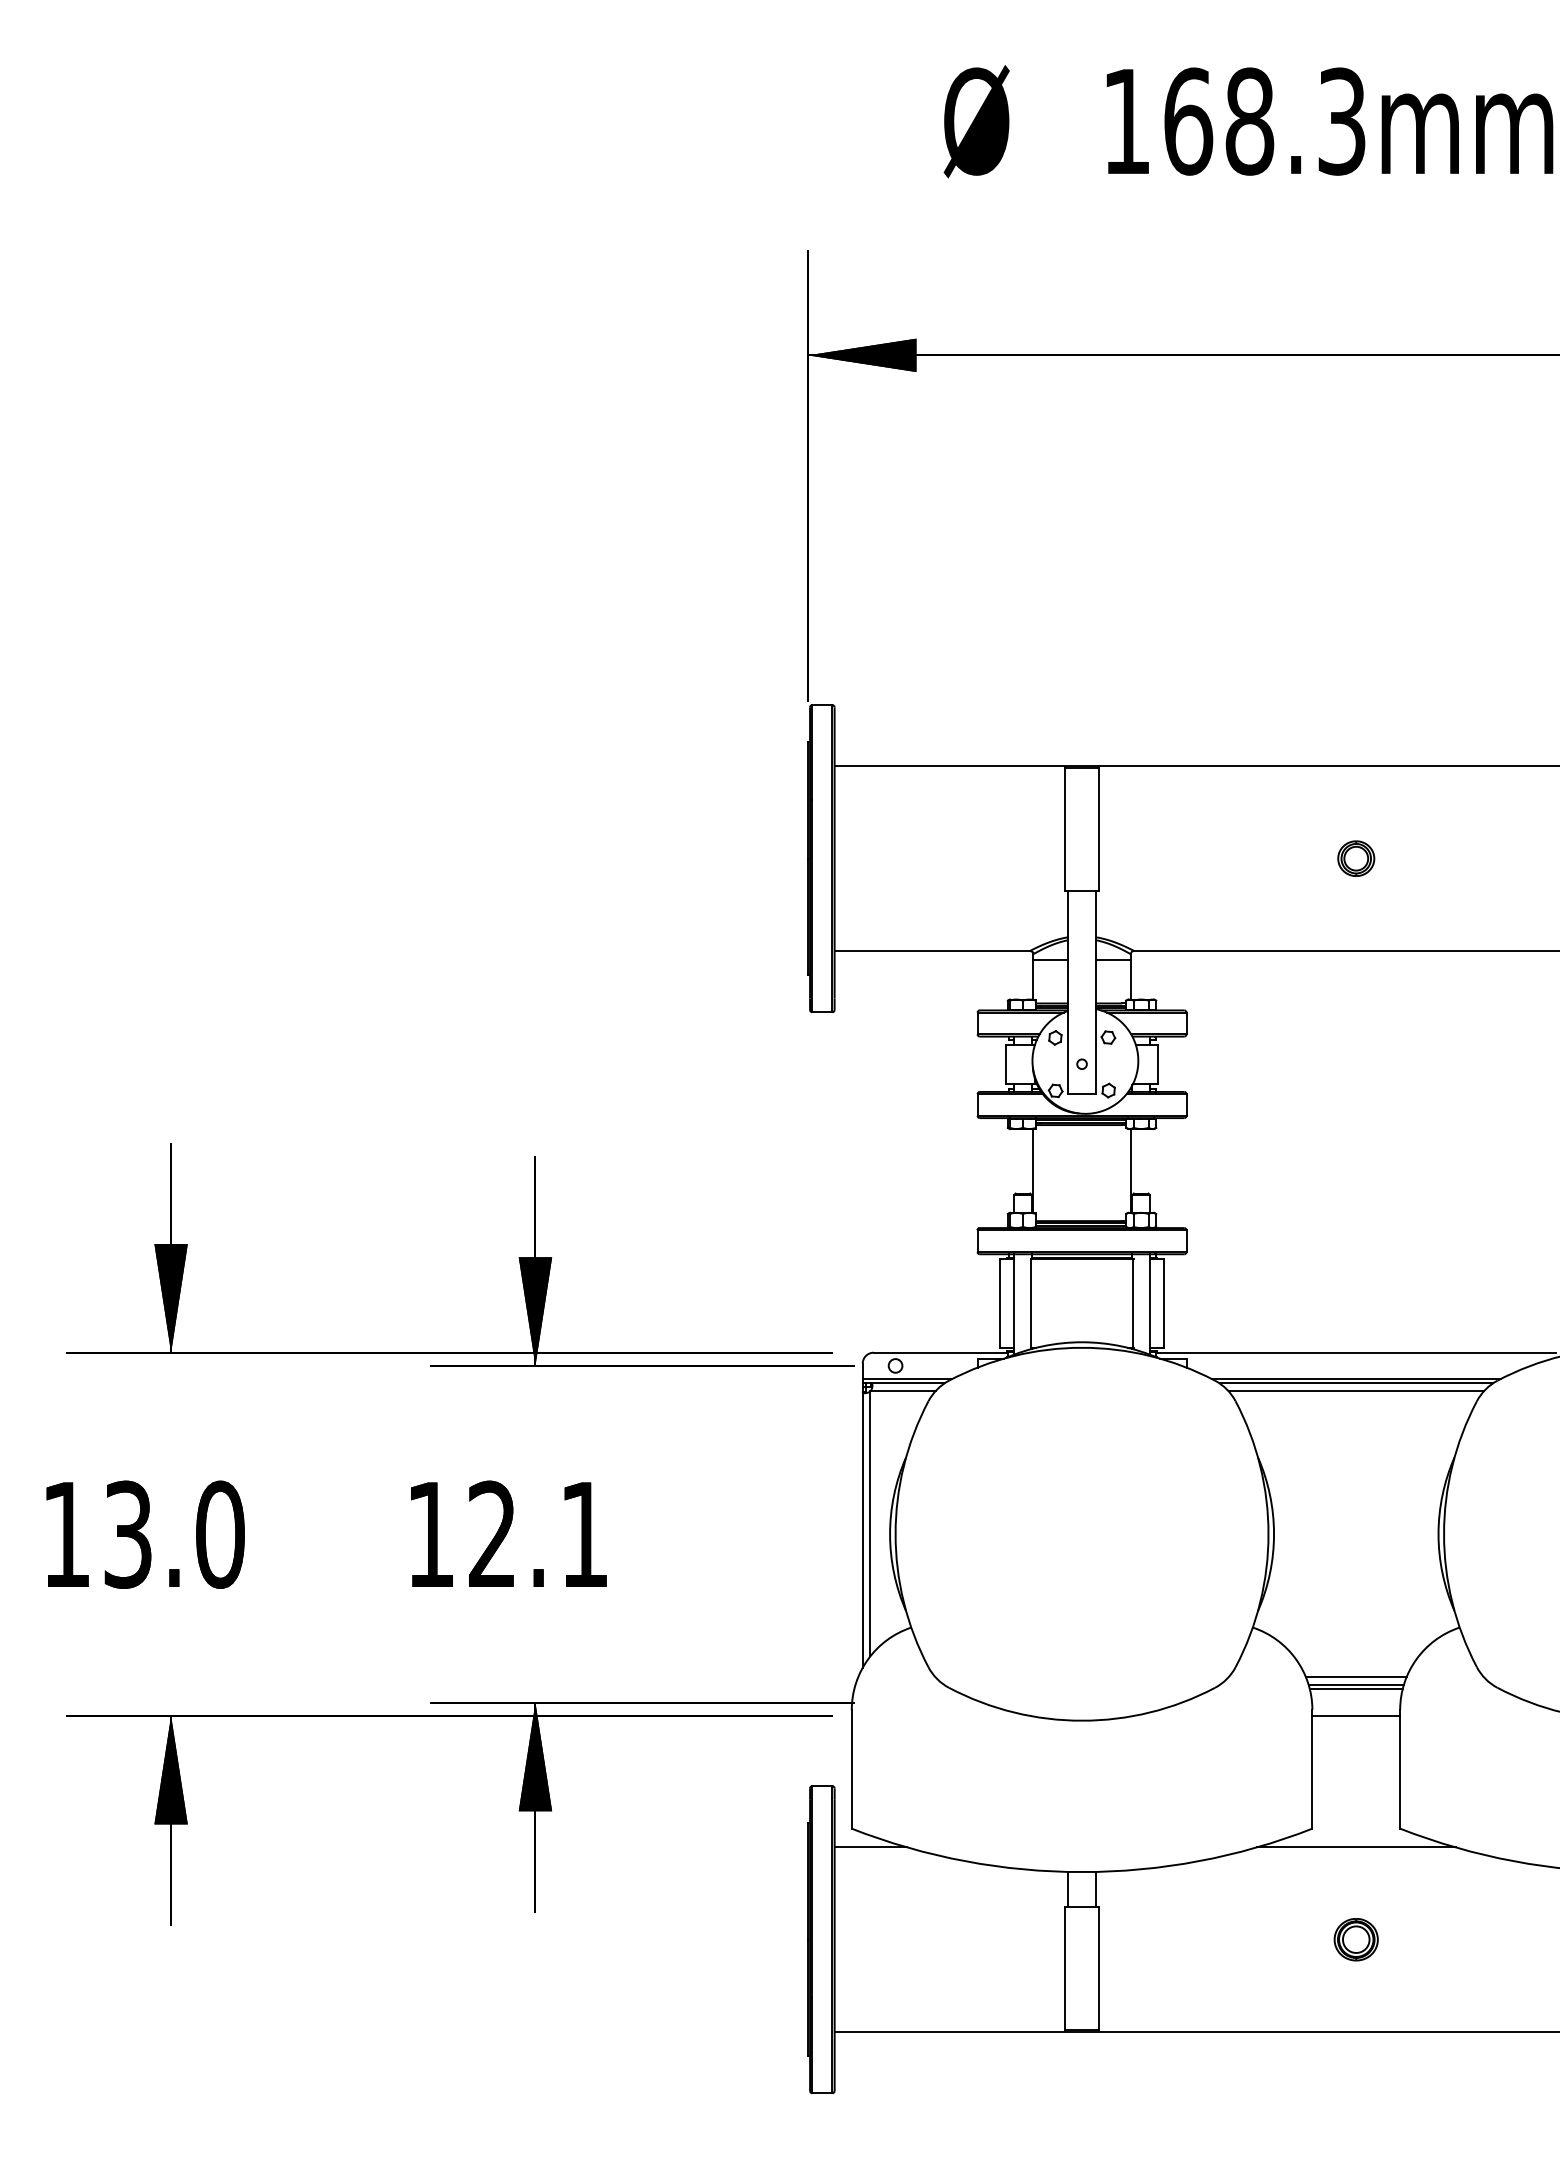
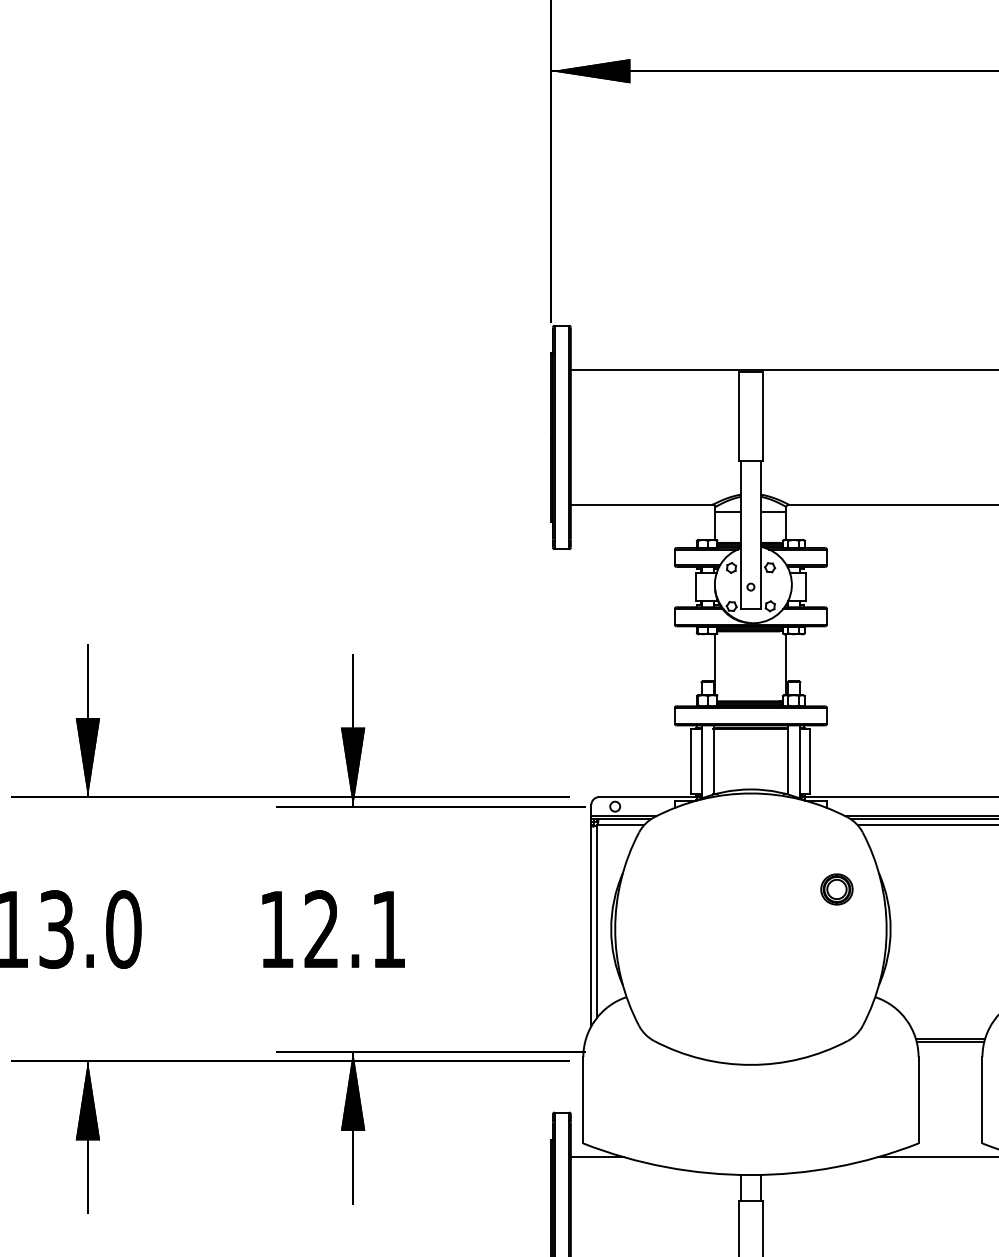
part: (1356, 858) -> (950, 437), removed
line: (1356, 1677) -> (950, 1033), removed
line: (1356, 1715) -> (950, 1061), removed
part: (1355, 1939) -> (836, 889), moved

